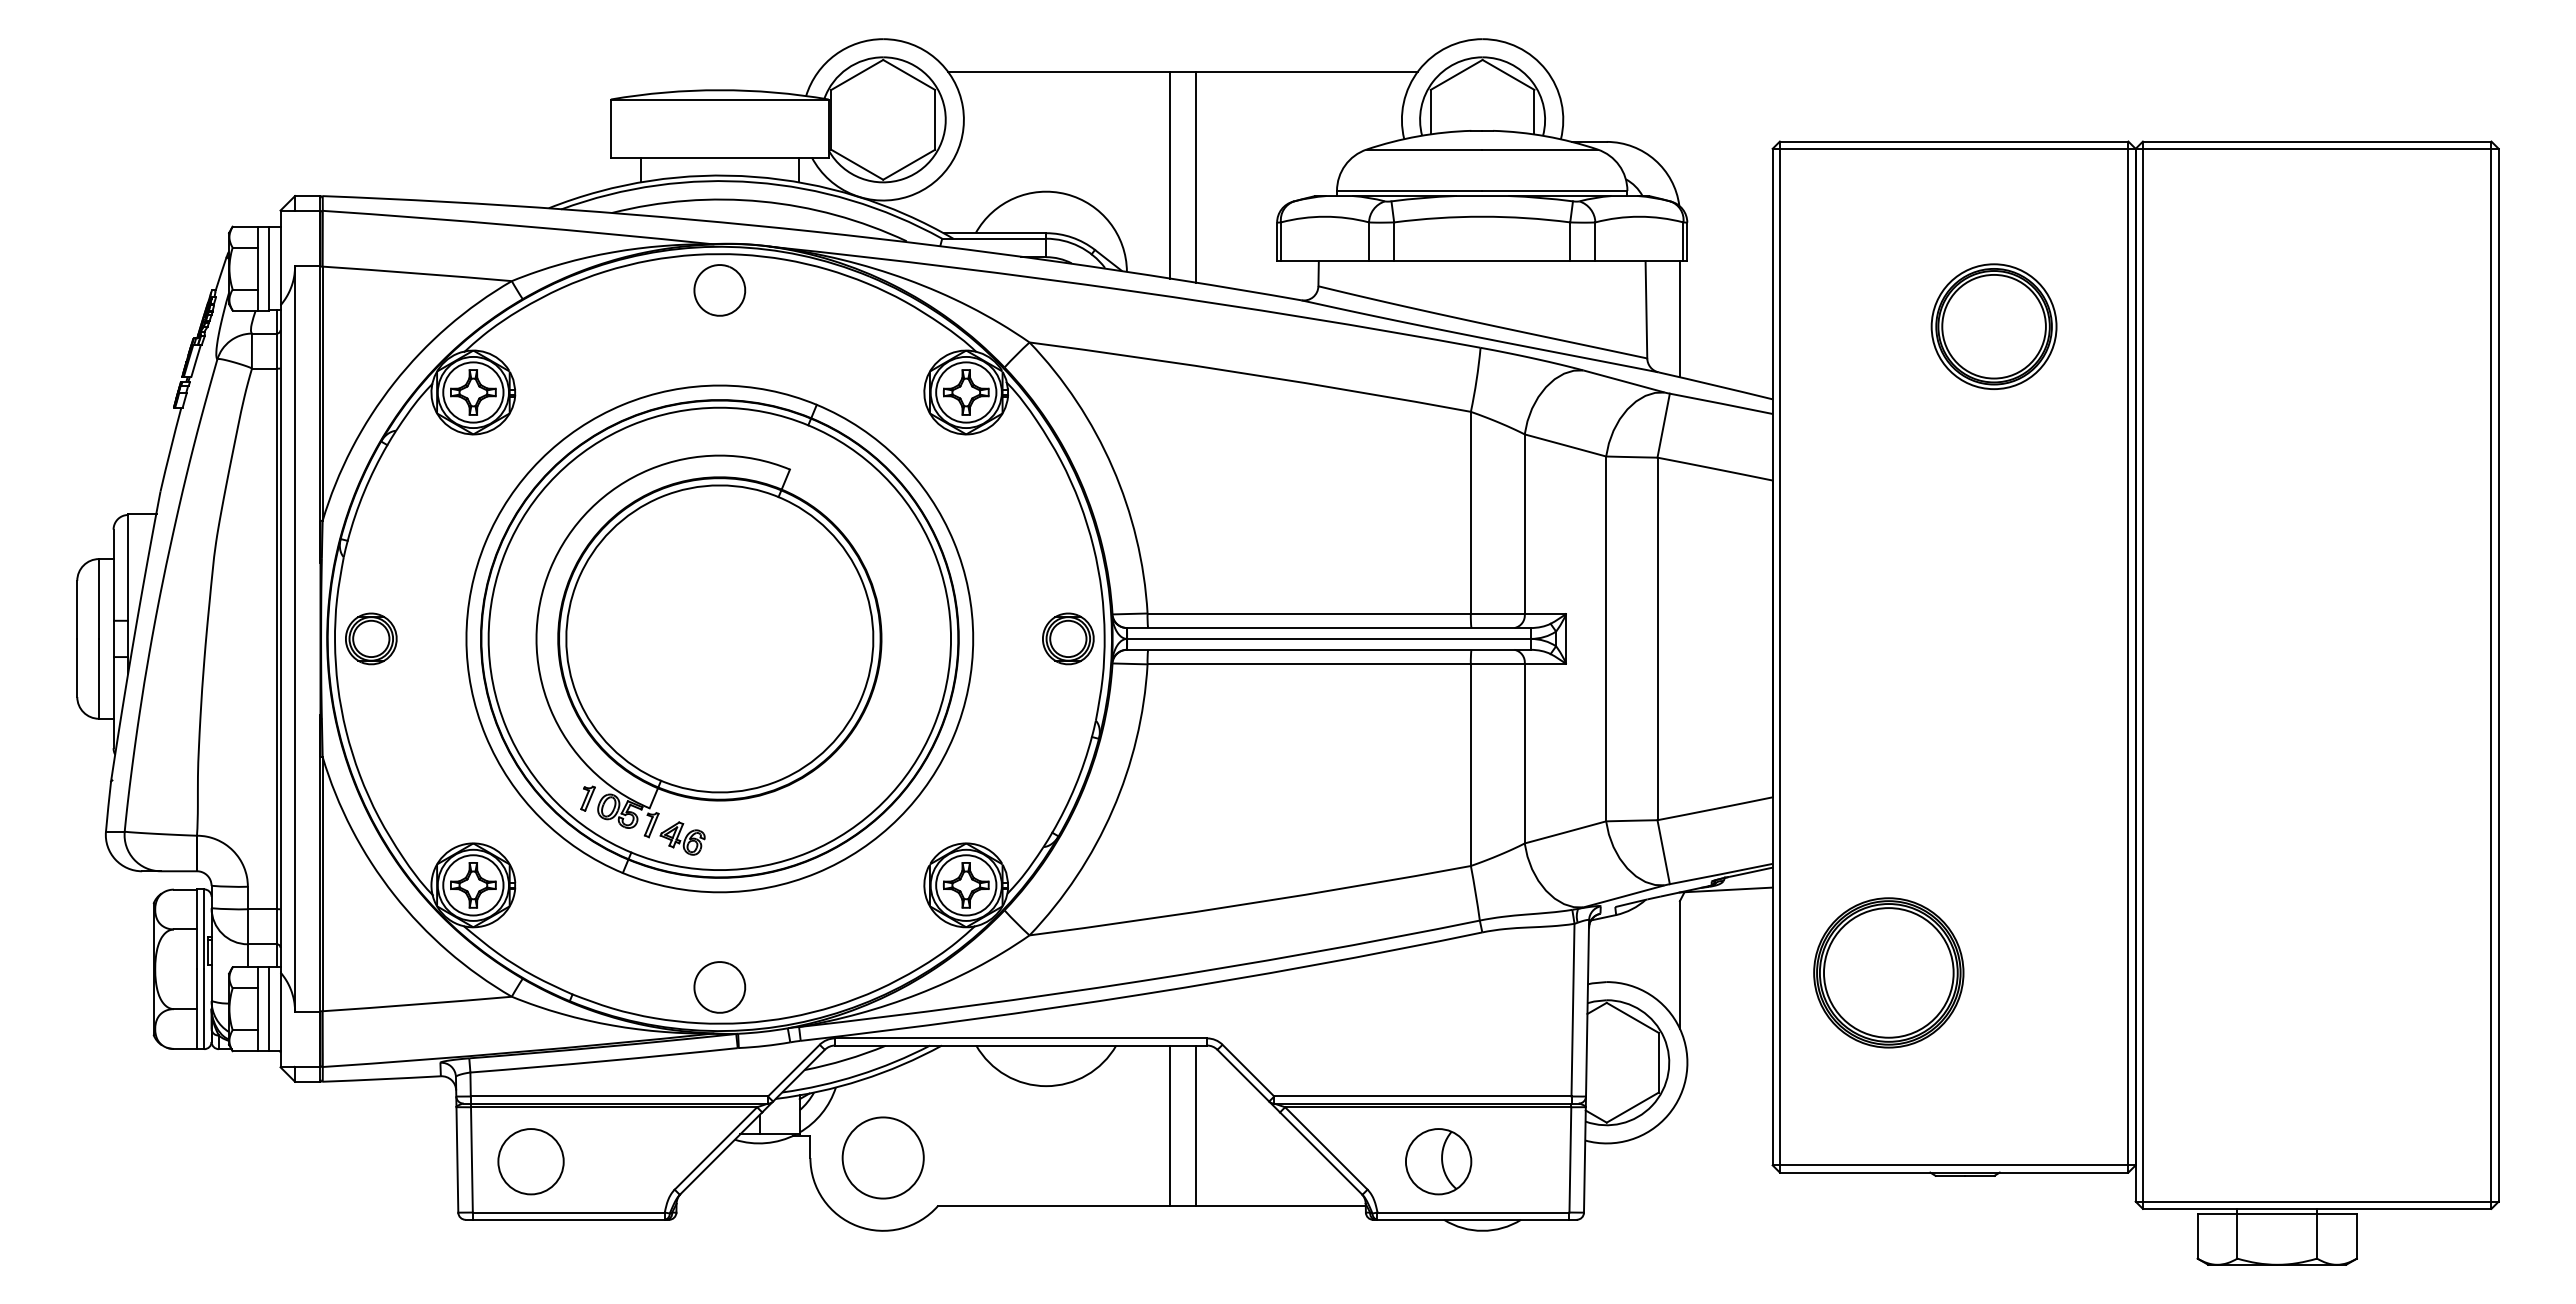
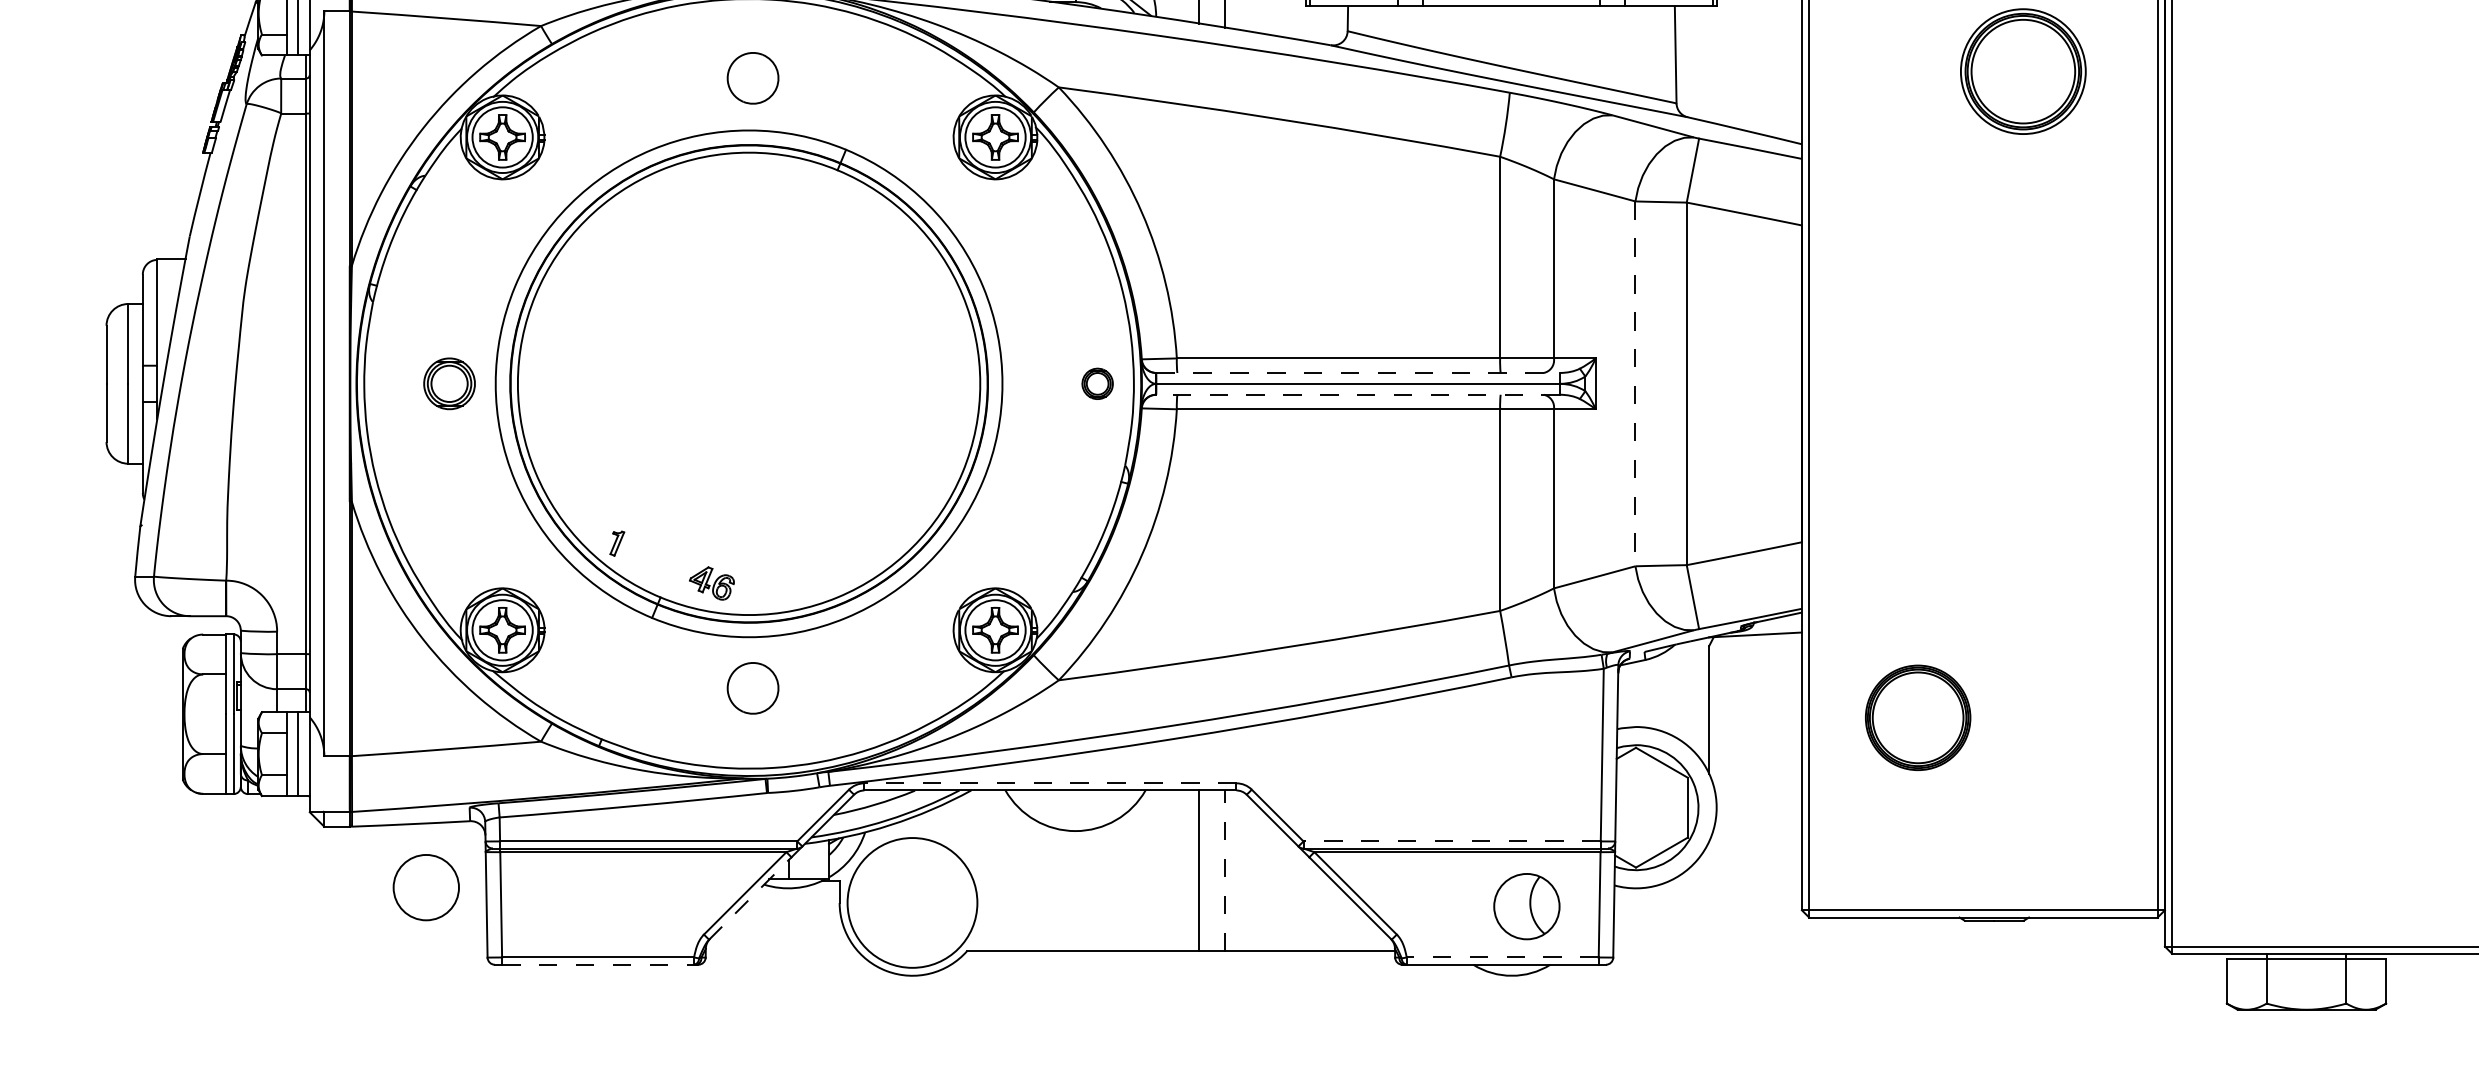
part: (719, 290) -> (752, 78), moved
line: (1679, 318) -> (1708, 63), removed
line: (1328, 628) -> (1357, 373), solid -> dashed
part: (371, 638) -> (449, 383), moved
part: (1068, 638) -> (1097, 383), size x0.6
line: (1606, 639) -> (1635, 384), solid -> dashed
part: (708, 646) -> (737, 391), removed
line: (1328, 649) -> (1357, 394), solid -> dashed
part: (1888, 972) -> (1917, 717), size x0.7
part: (719, 987) -> (752, 688), moved
line: (1020, 1038) -> (1049, 783), solid -> dashed
line: (1422, 1096) -> (1451, 841), solid -> dashed
line: (1195, 1125) -> (1224, 870), solid -> dashed
line: (721, 1153) -> (750, 898), solid -> dashed
circle: (882, 1157) -> (911, 902), size x1.6
circle: (530, 1161) -> (425, 887), moved
part: (1438, 1161) -> (1526, 906), moved
line: (1473, 1212) -> (1502, 957), solid -> dashed
line: (568, 1219) -> (597, 964), solid -> dashed

